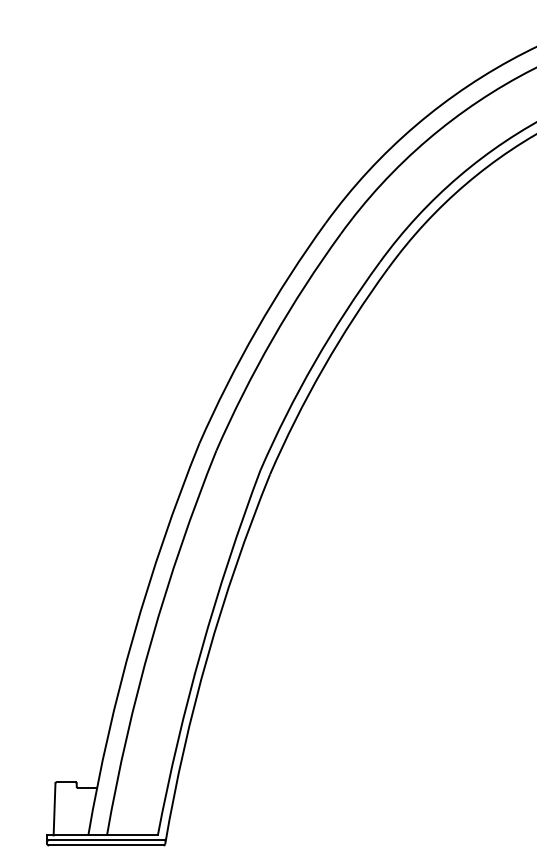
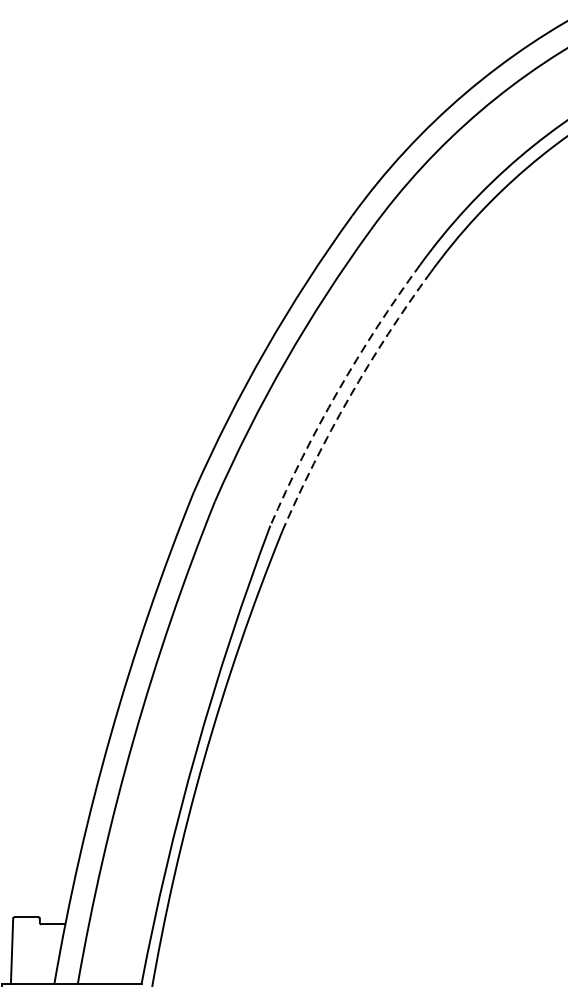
arc: (314, 362) -> (338, 390), solid -> dashed
arc: (323, 368) -> (349, 398), solid -> dashed

